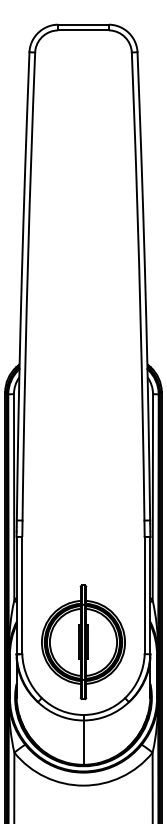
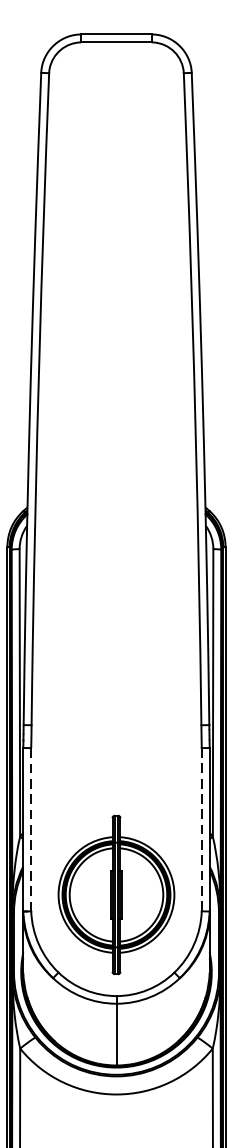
line: (22, 595) -> (31, 829), solid -> dashed
line: (144, 595) -> (201, 829), solid -> dashed

